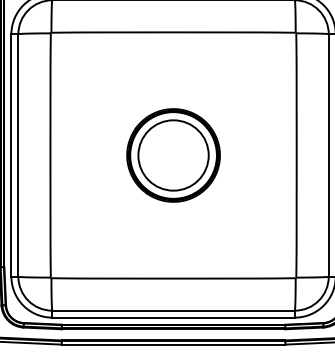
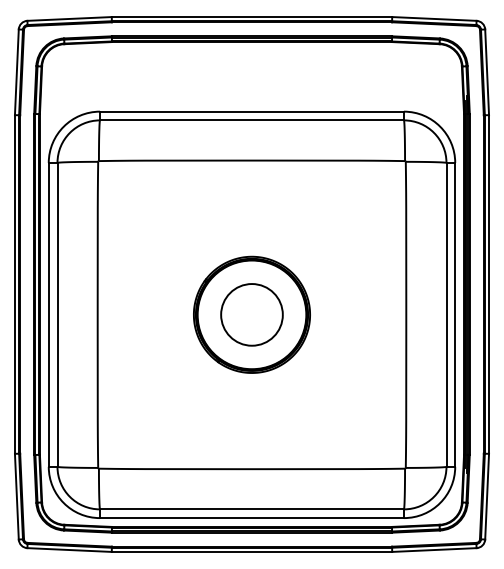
circle: (173, 155) -> (251, 314), size x0.7

